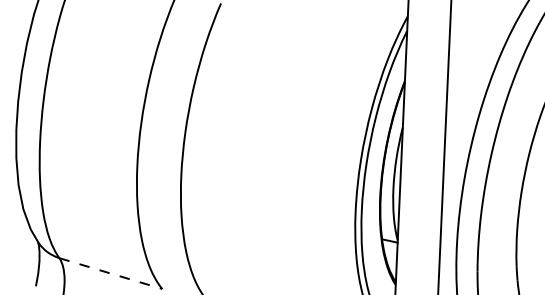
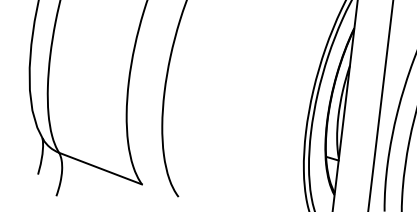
line: (110, 273) -> (100, 168), dashed -> solid

